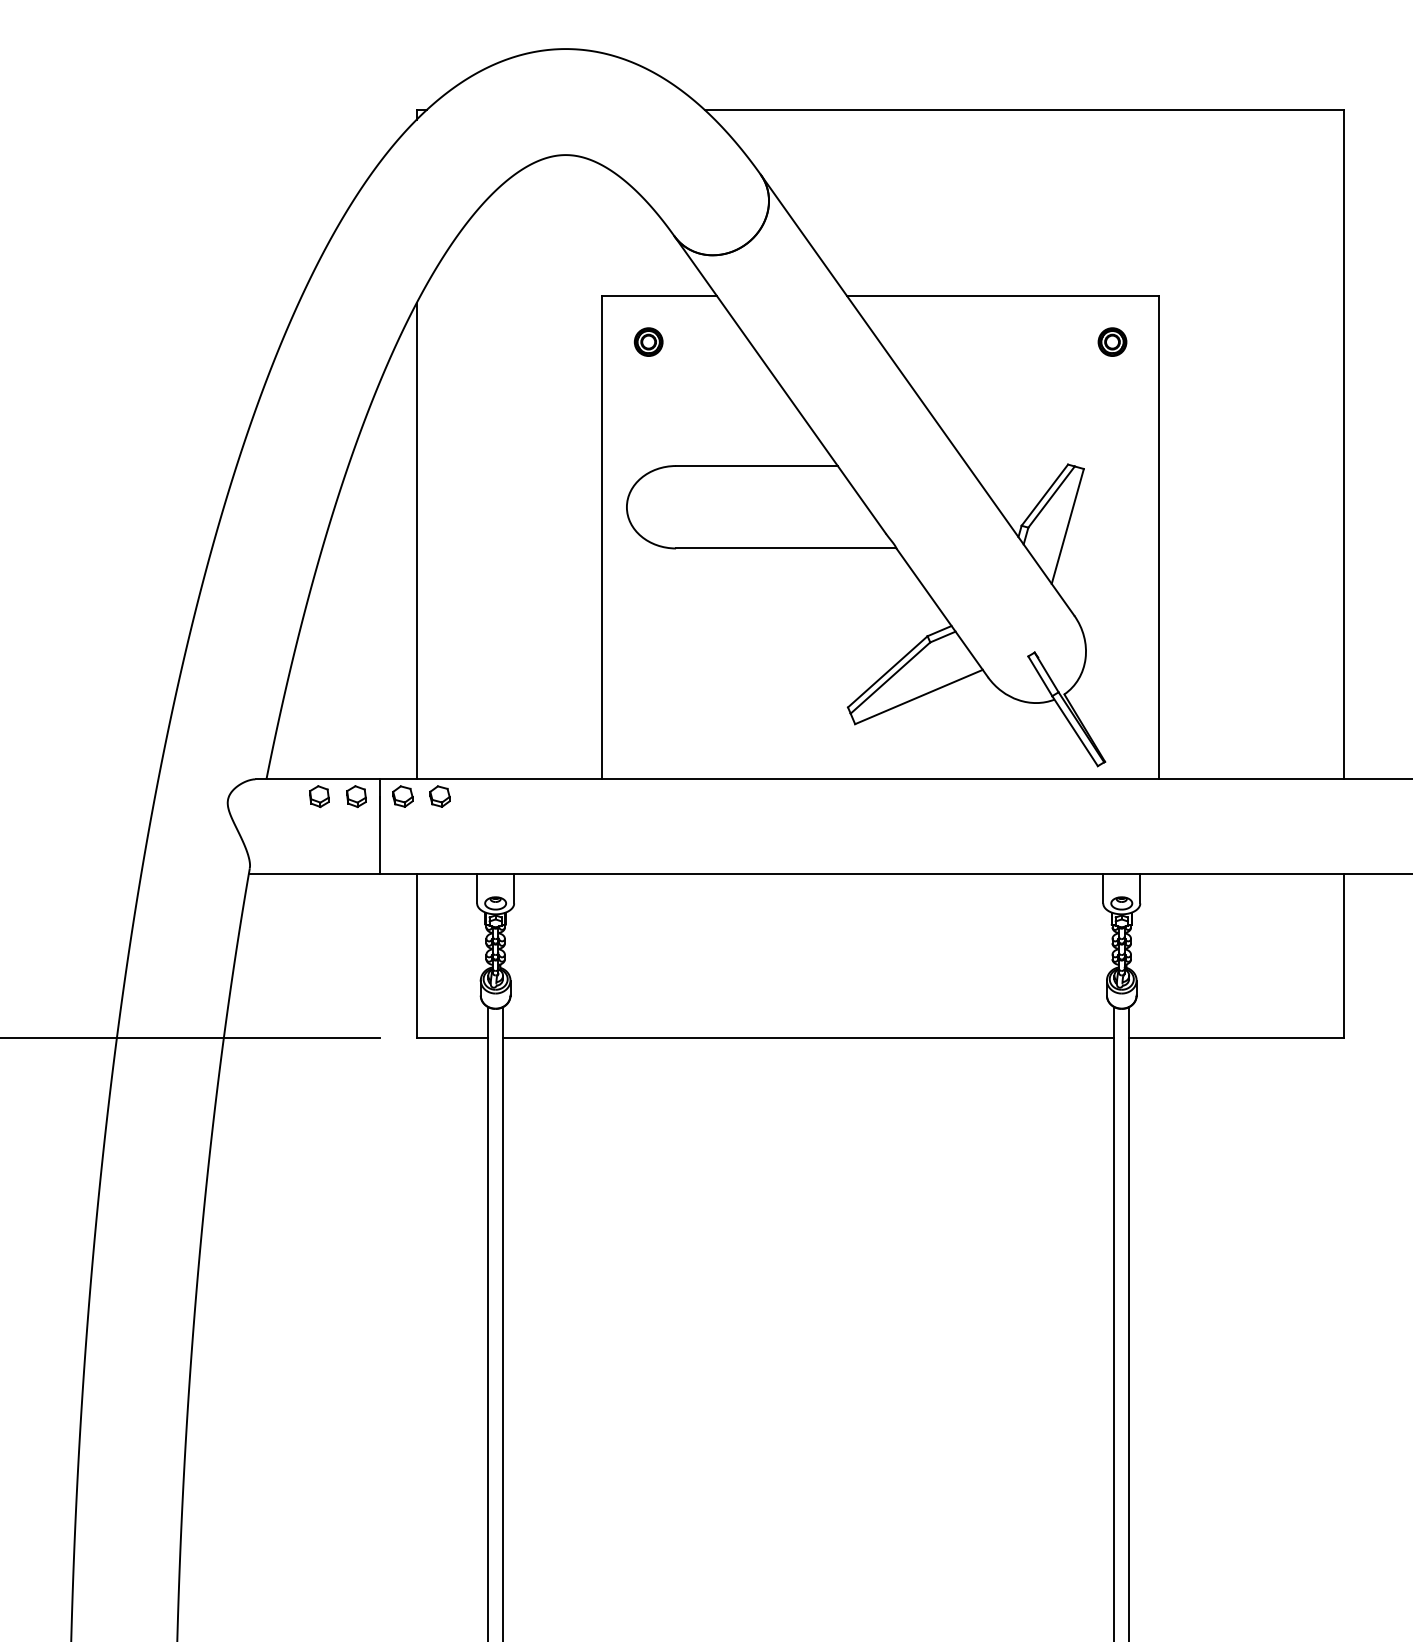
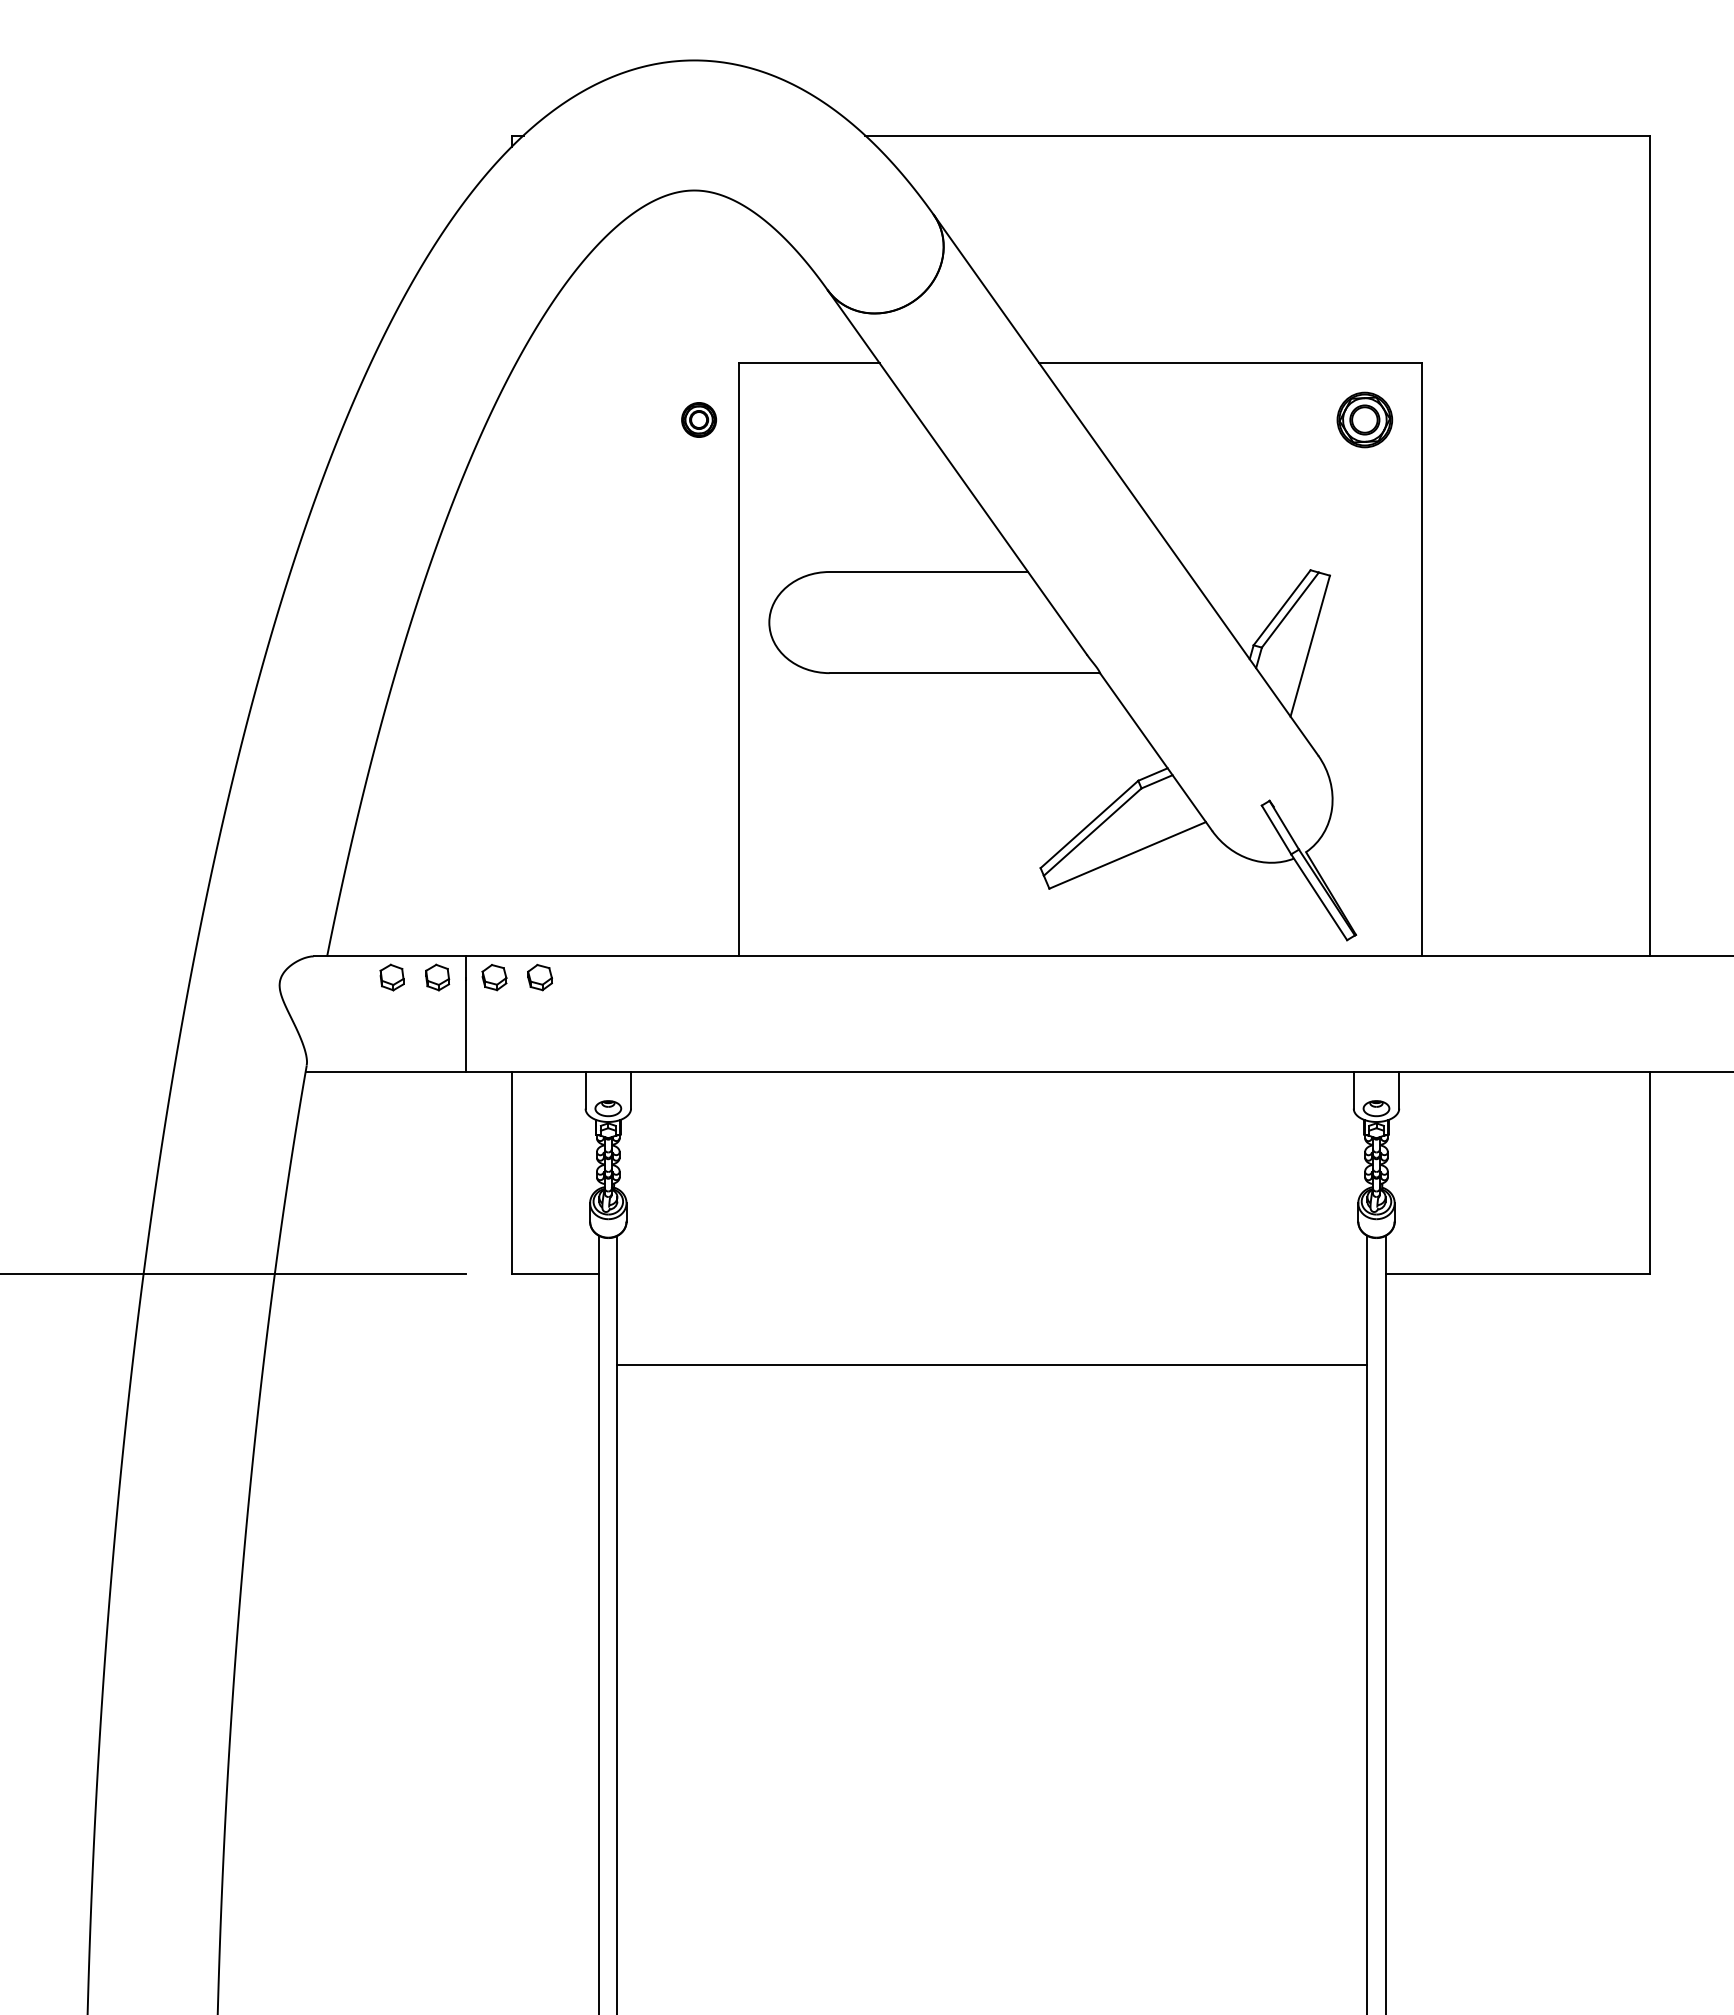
part: (649, 341) -> (699, 419), moved
part: (1112, 341) -> (1365, 419), size x1.6
line: (416, 540) -> (511, 663), removed
line: (808, 1037) -> (992, 1364), moved

